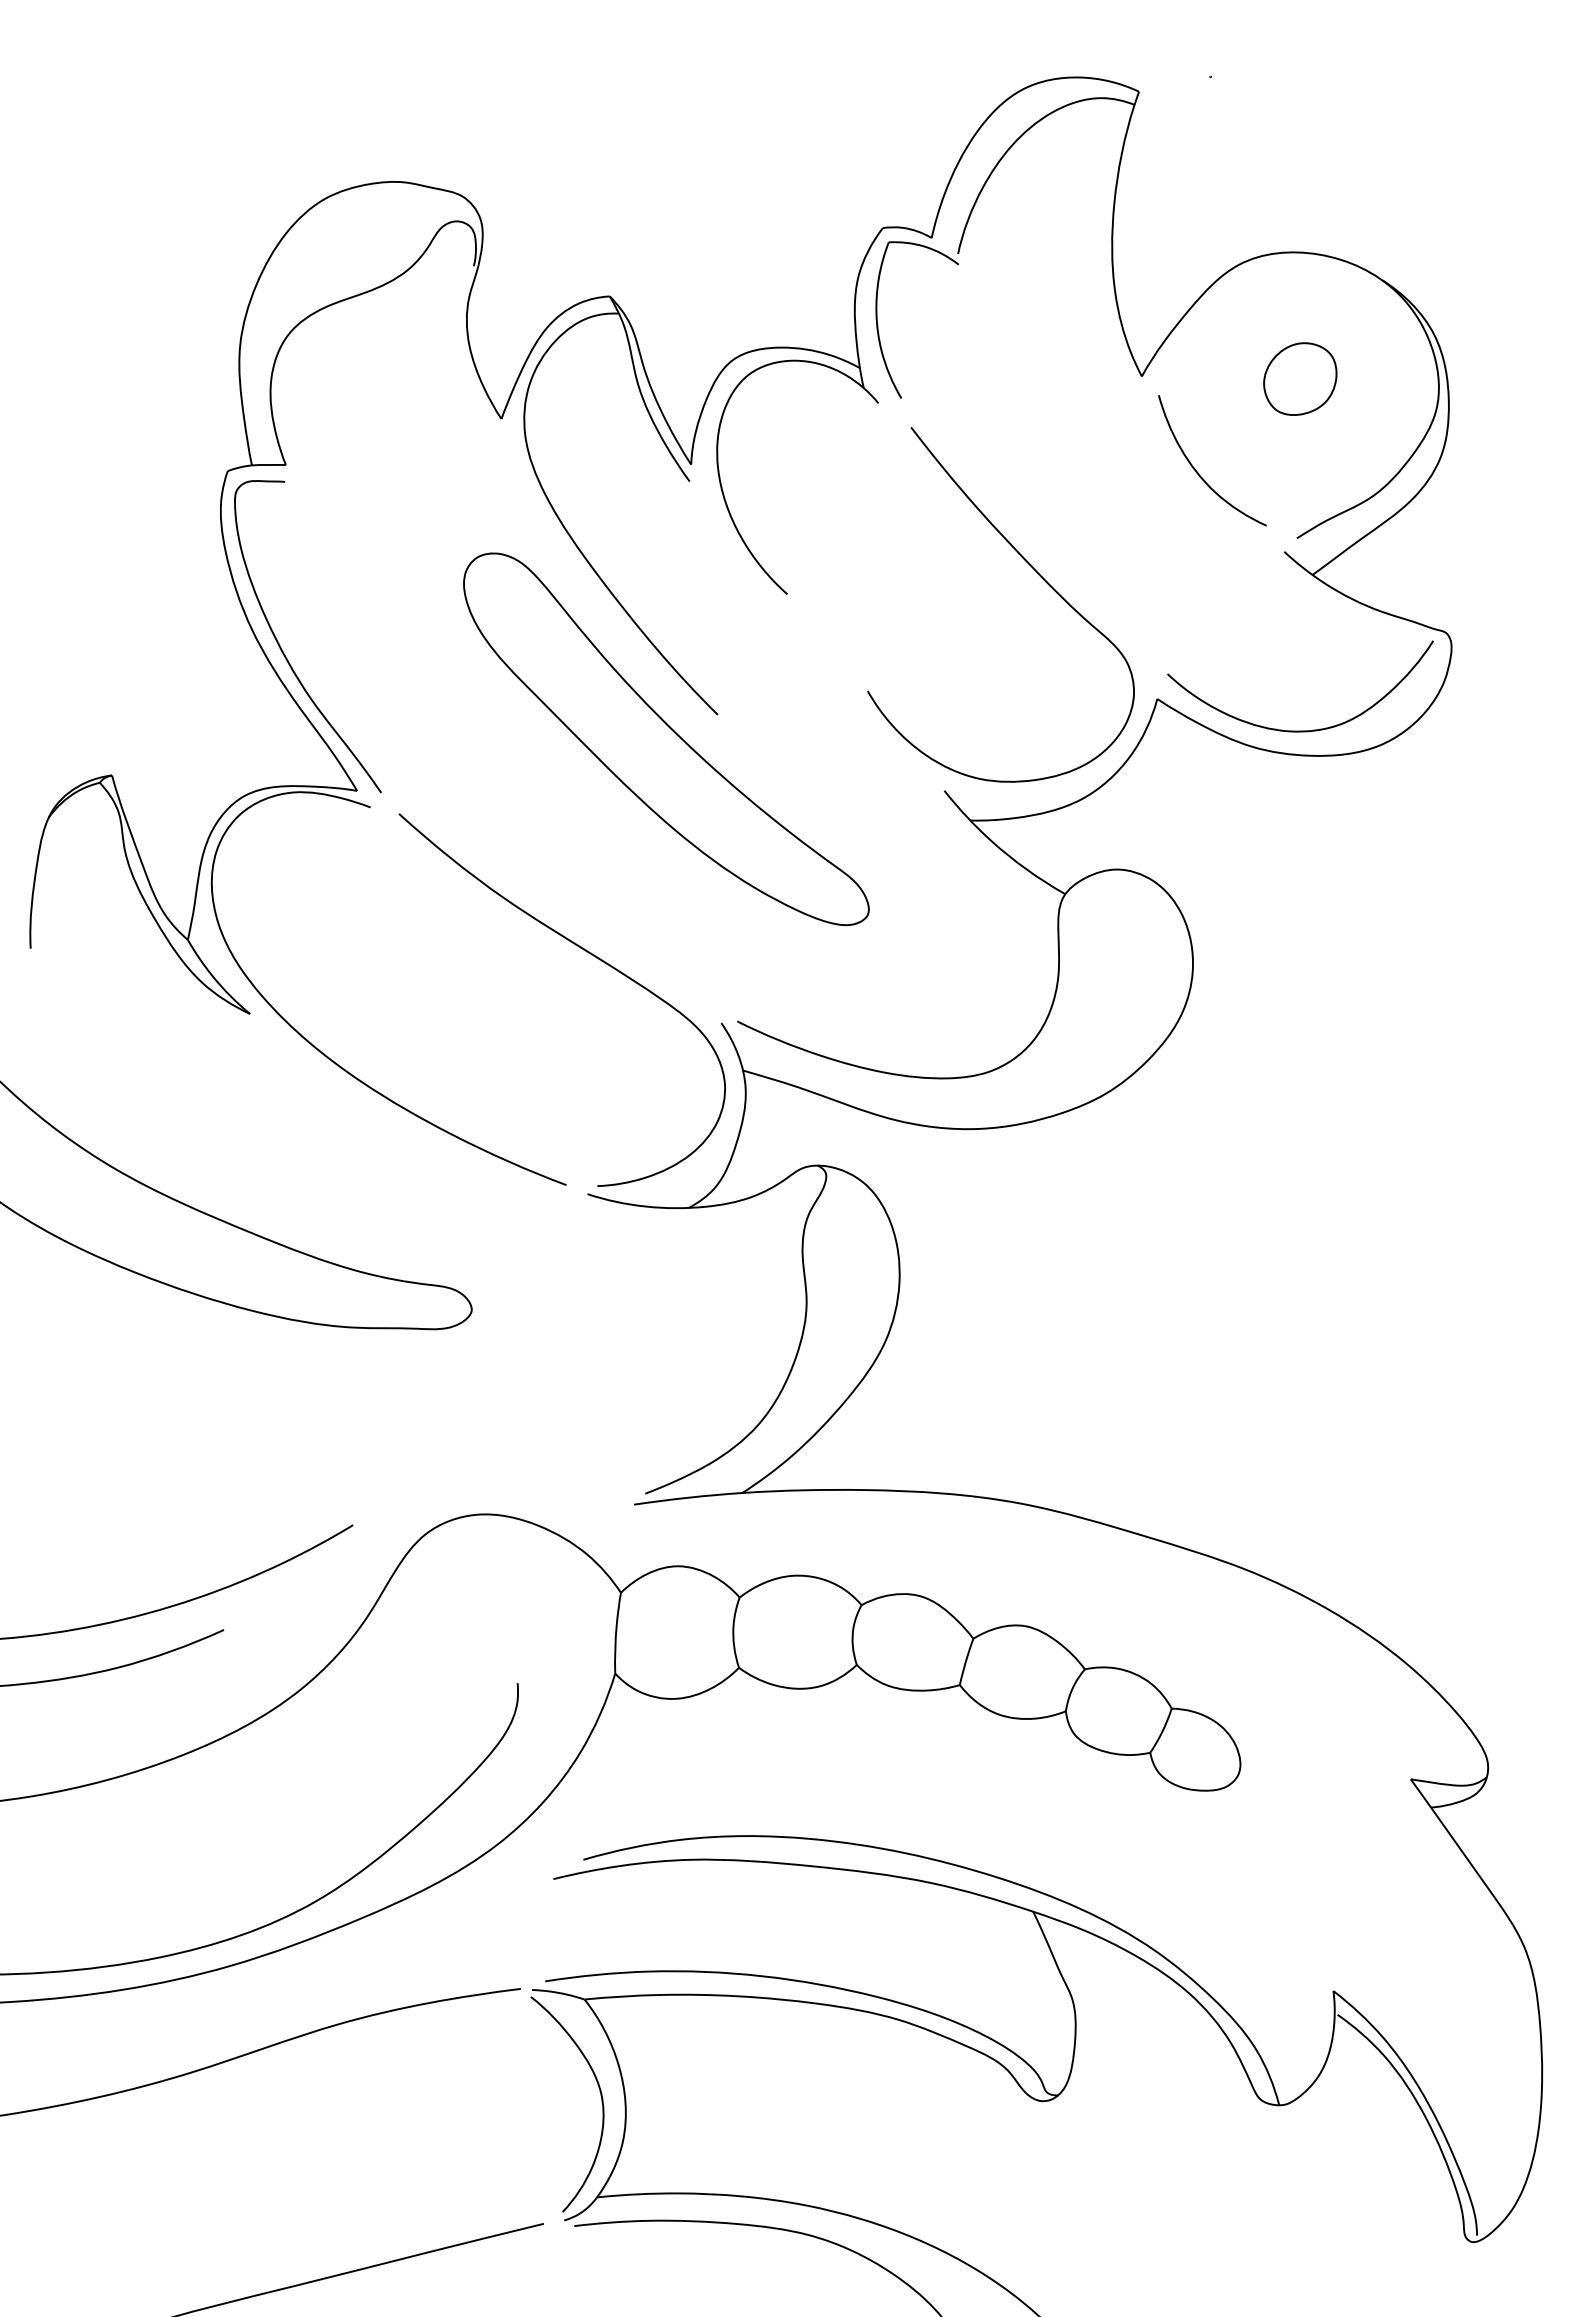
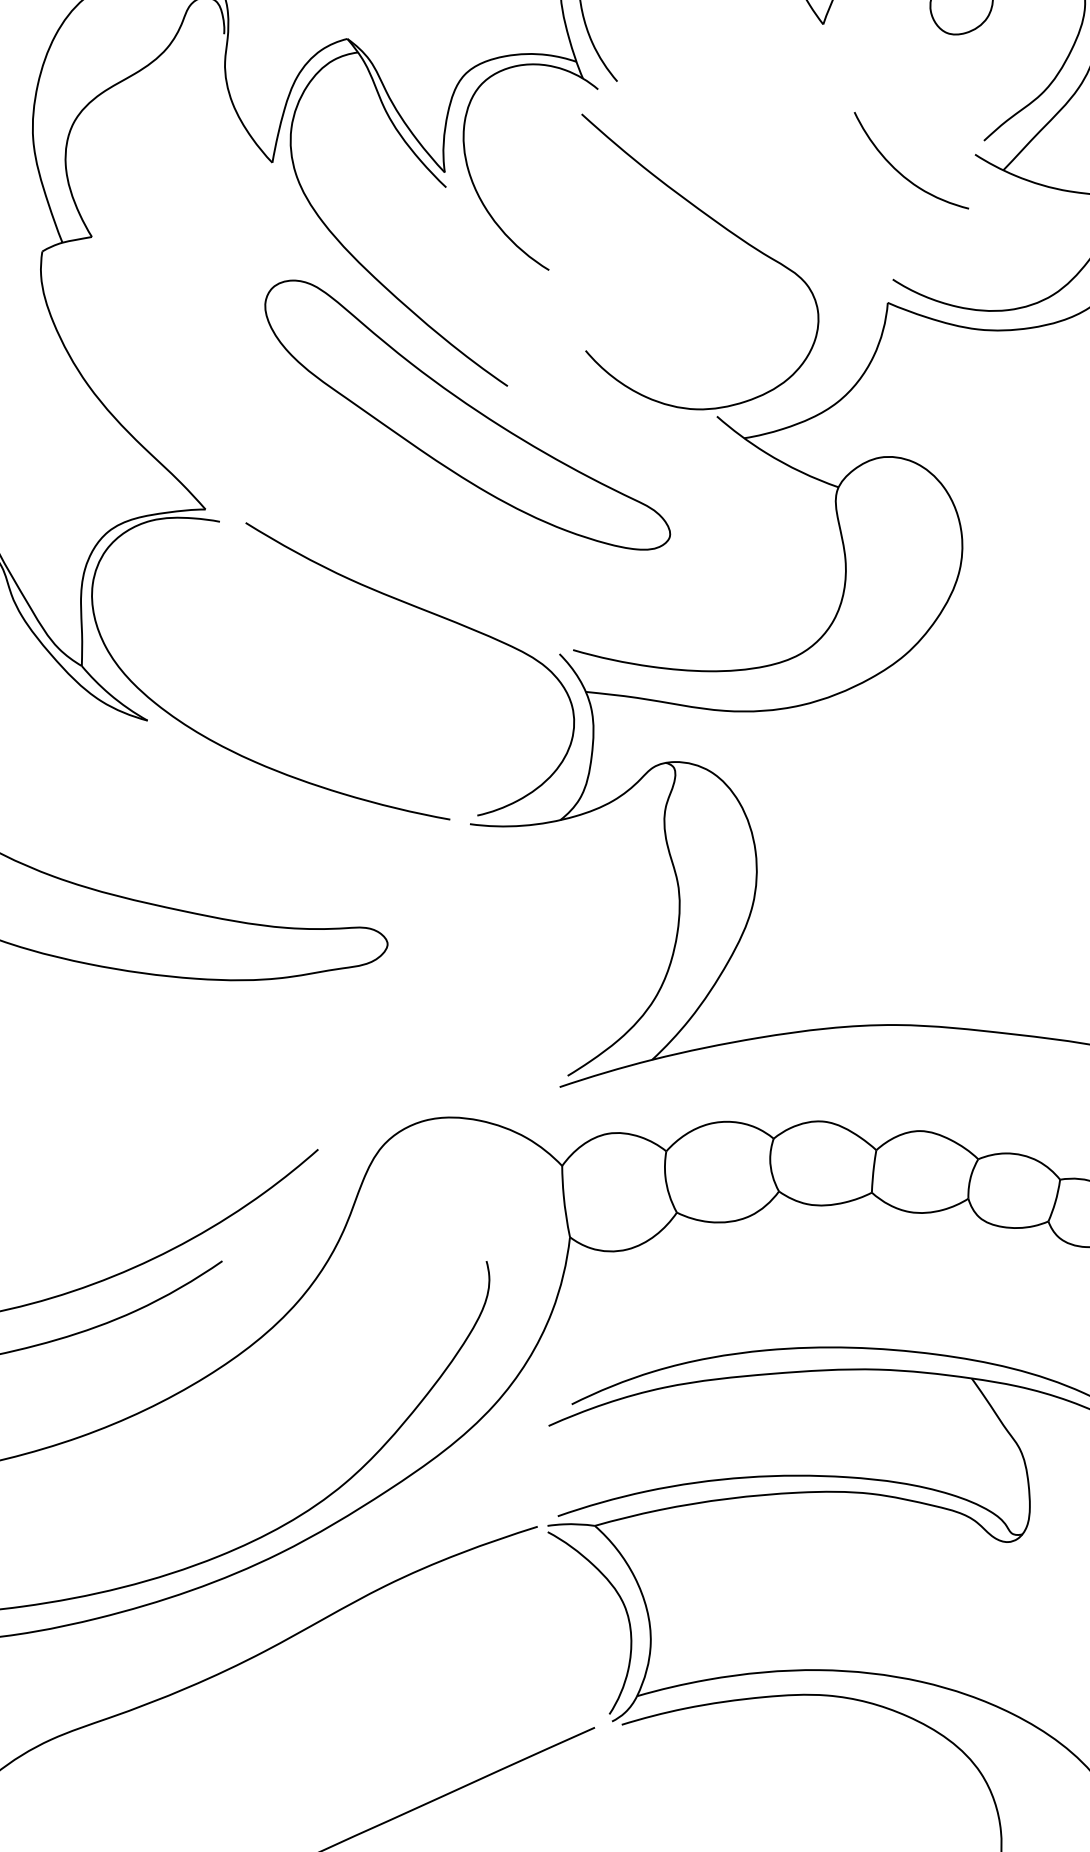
curve: (1199, 473) -> (902, 173), moved
curve: (1039, 576) -> (717, 223), moved
curve: (282, 649) -> (118, 398), removed

